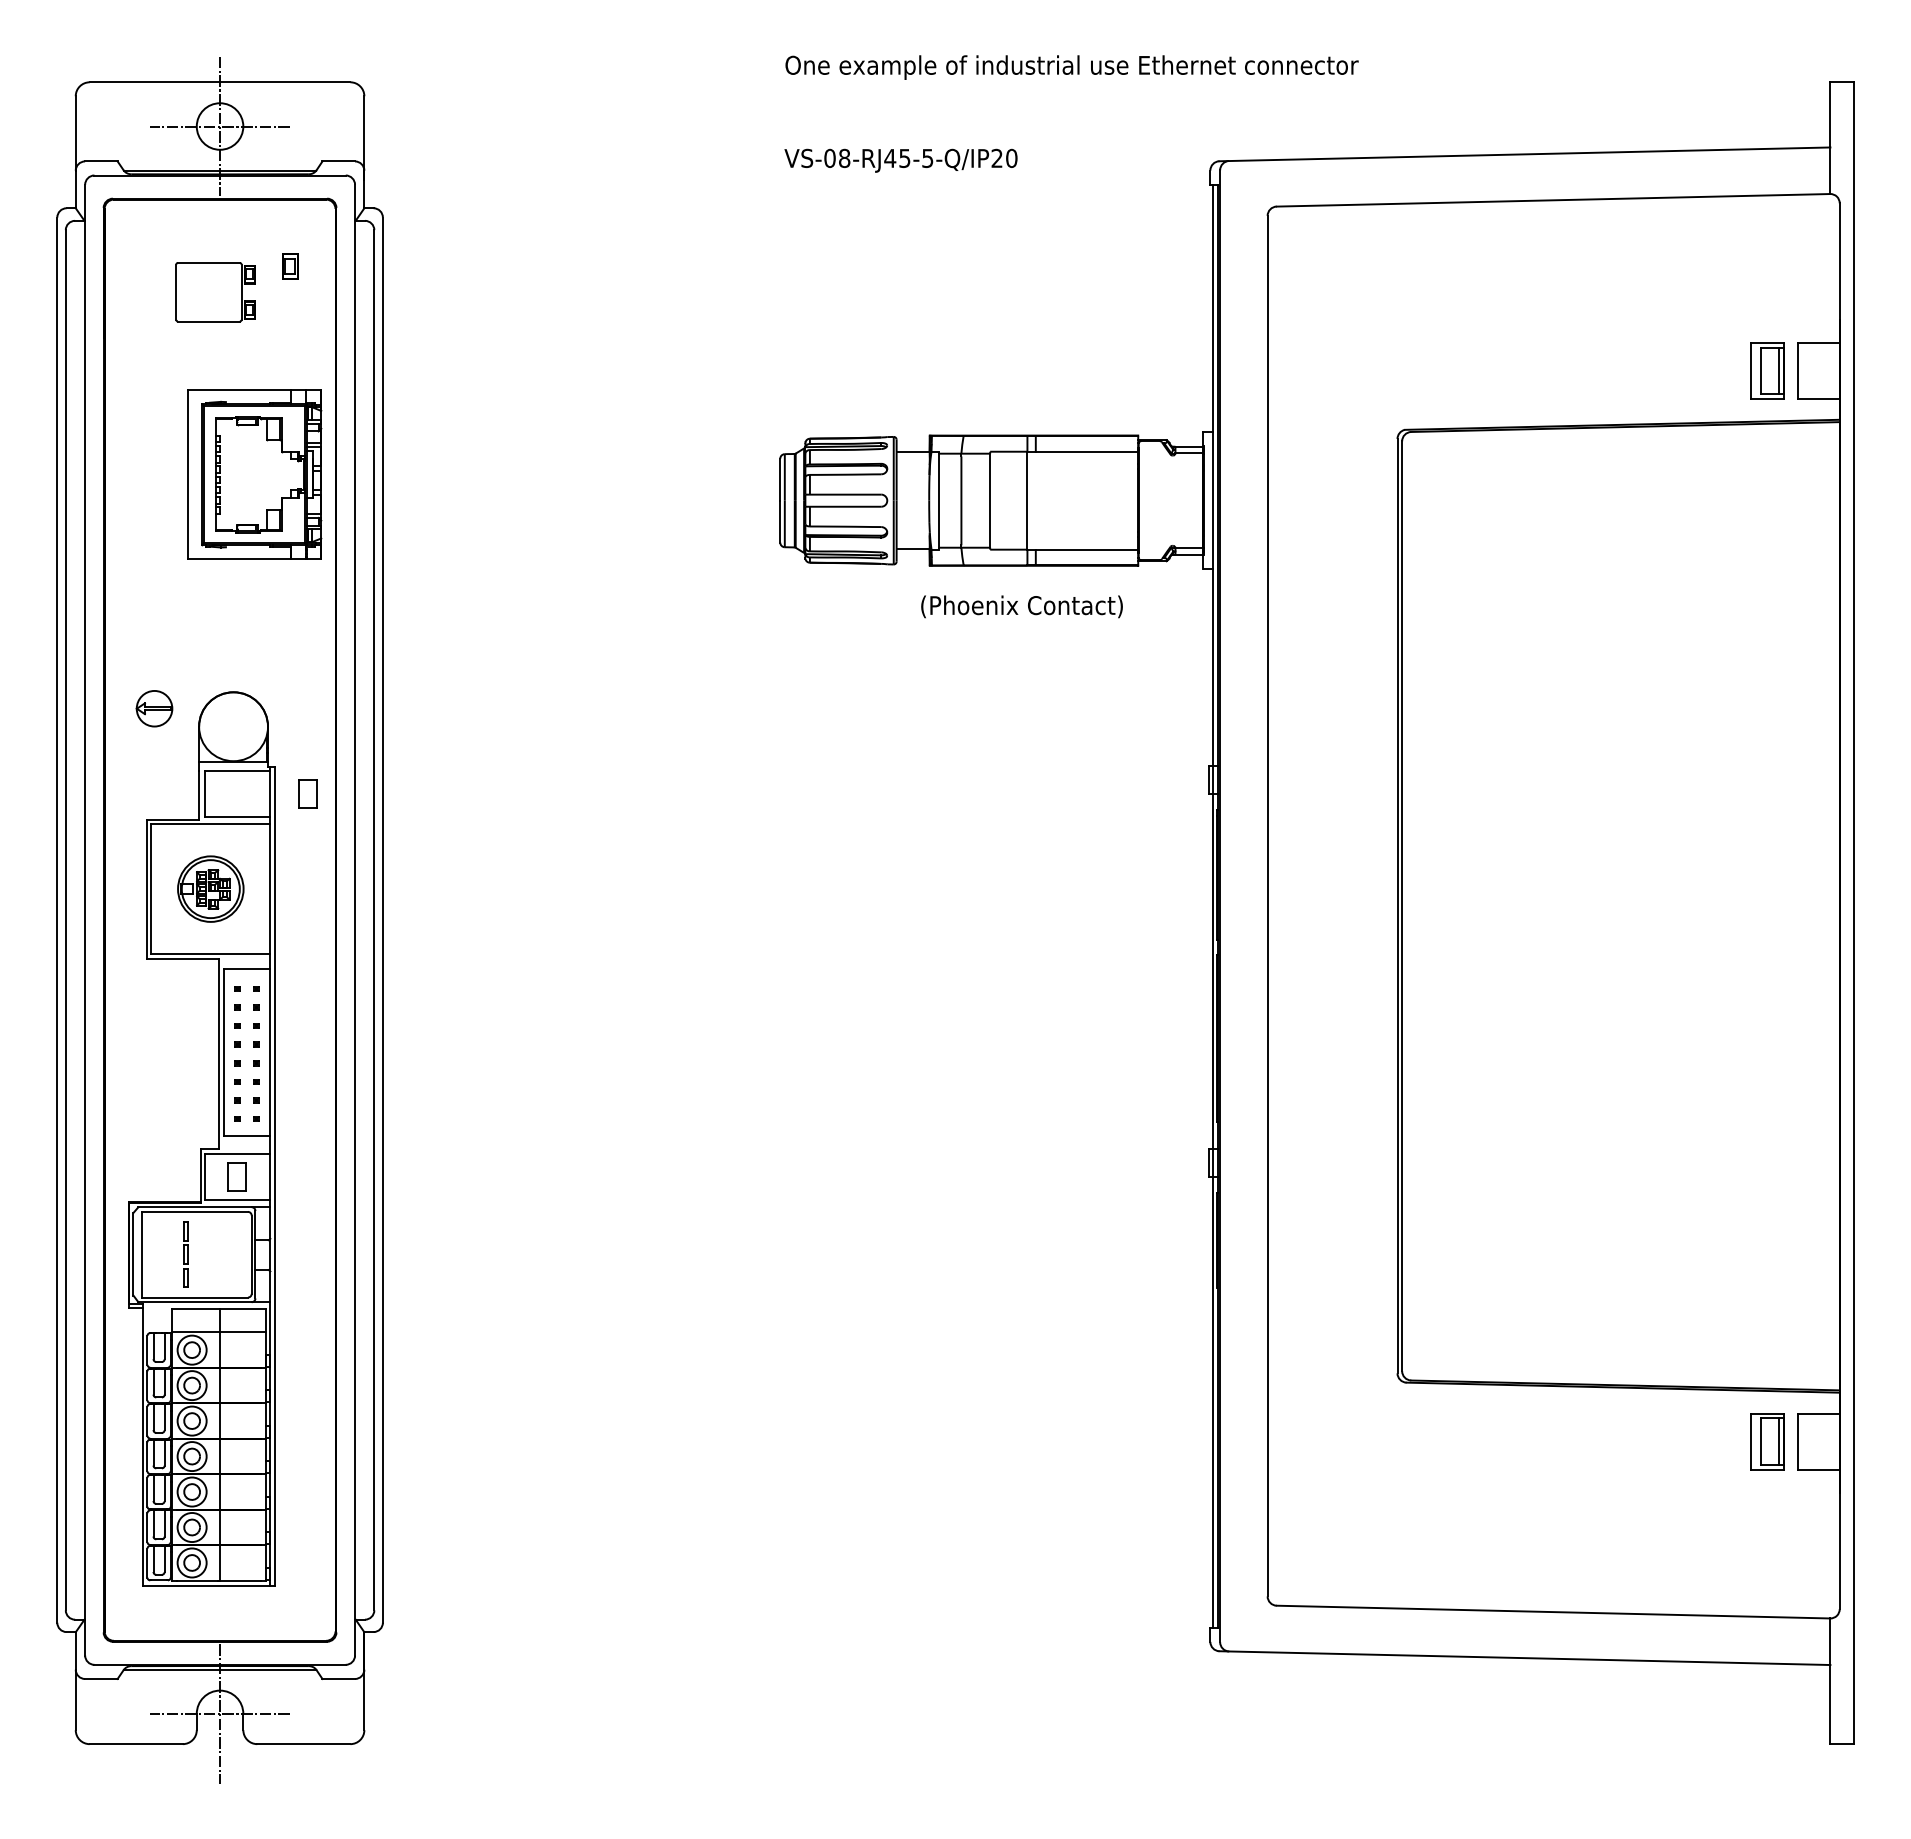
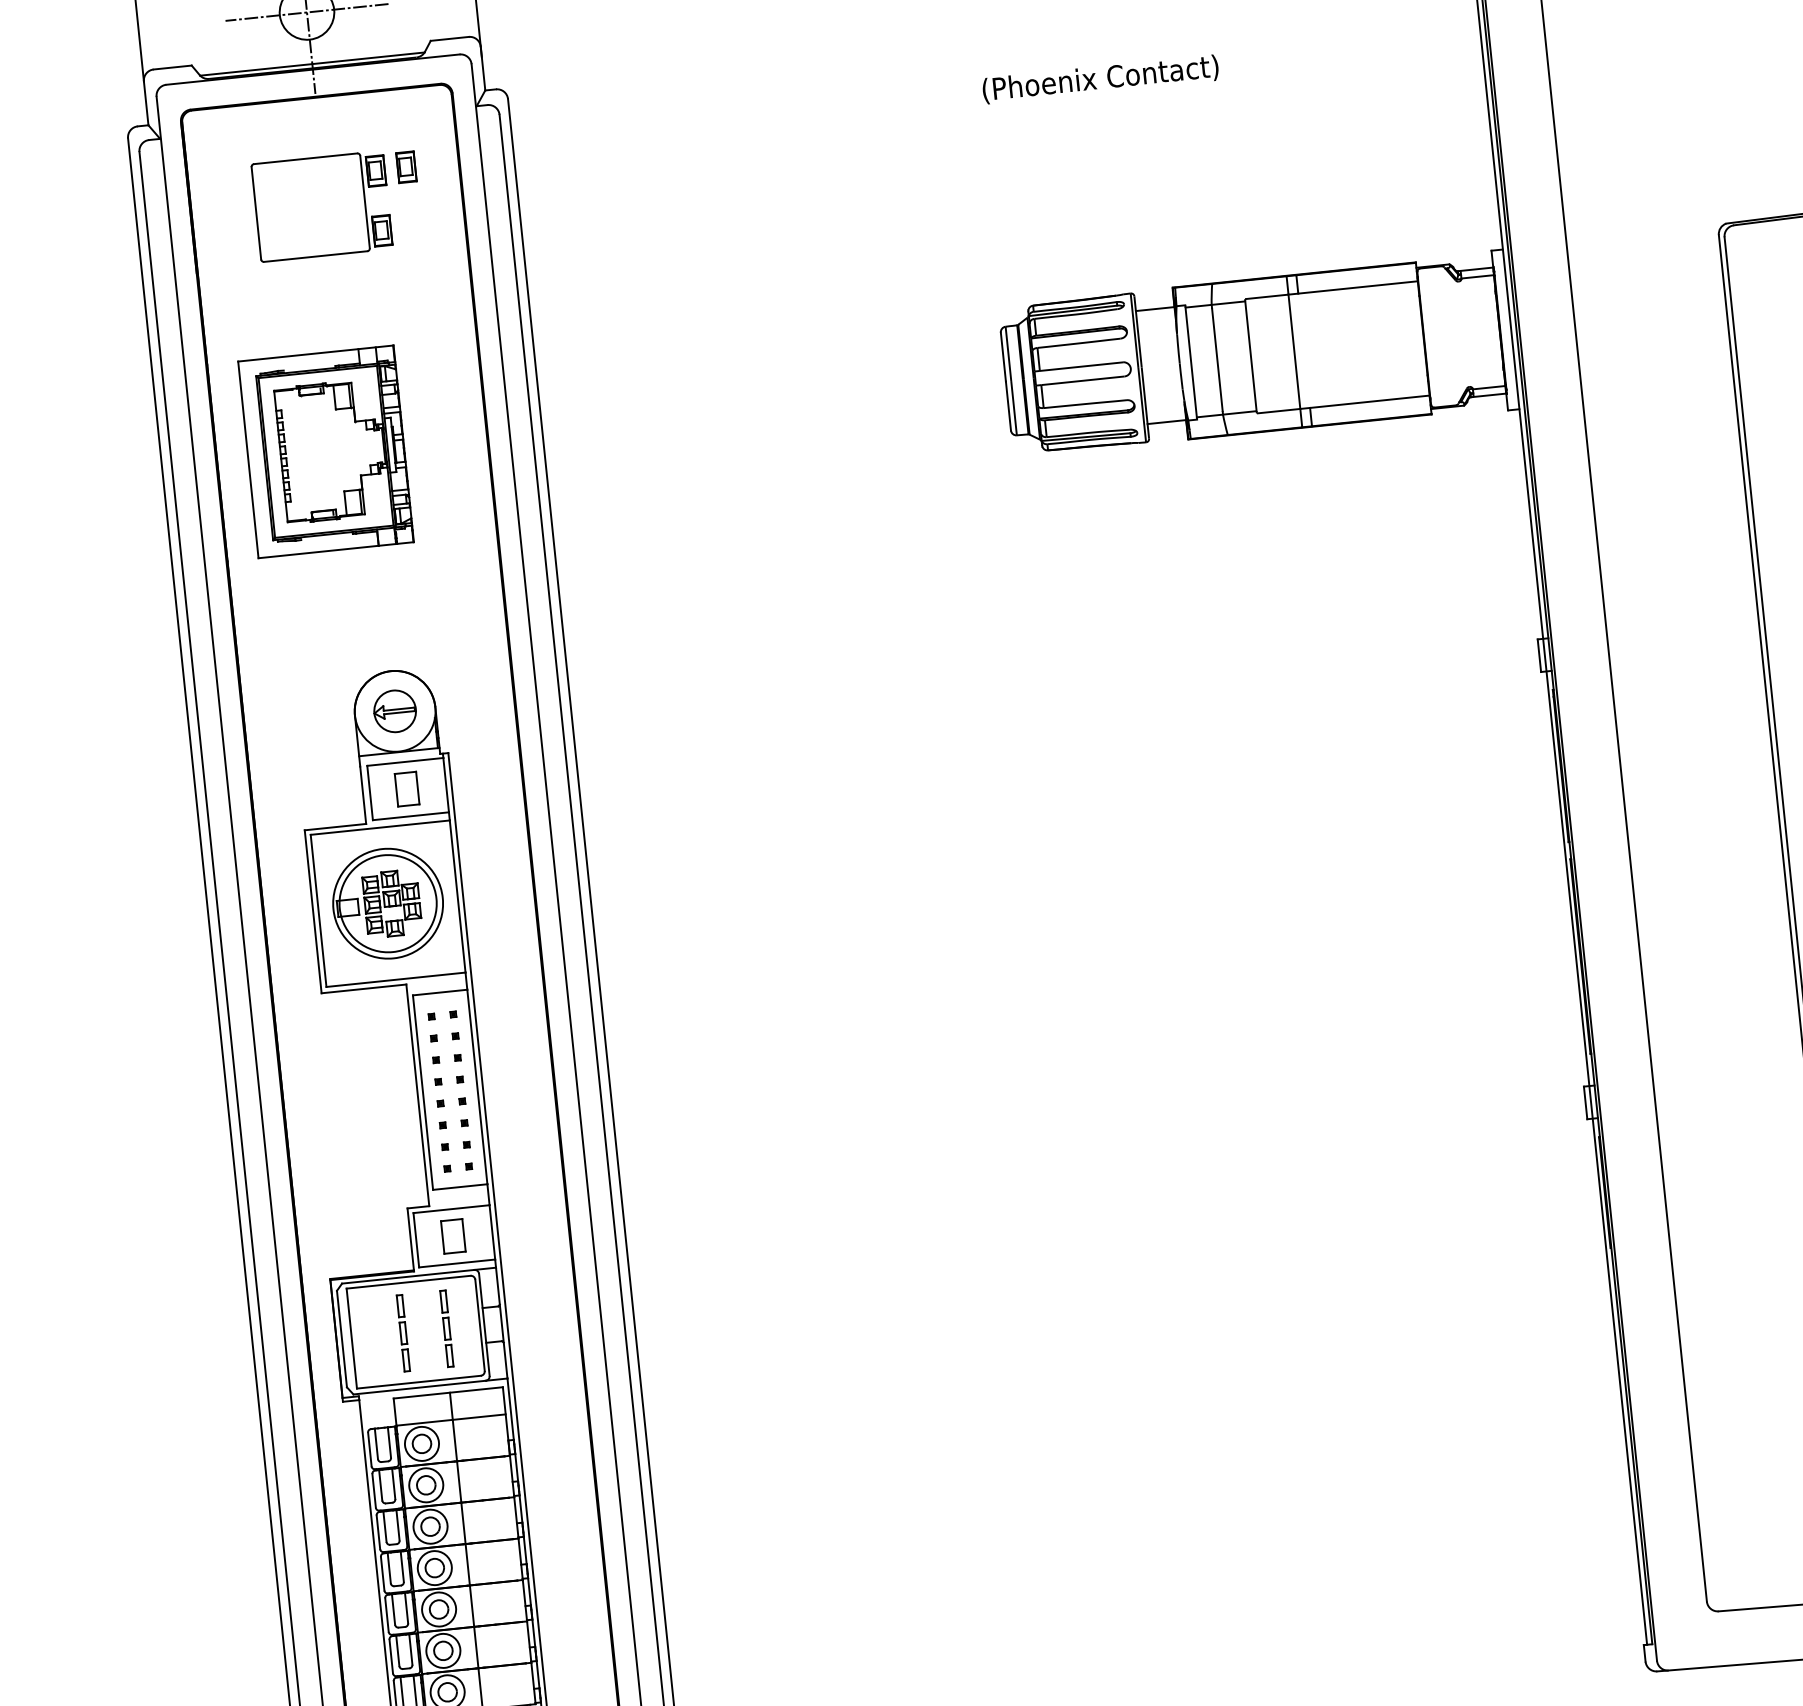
part: (215, 291) -> (321, 205), size x1.43
part: (254, 474) -> (325, 451), moved
text: (1021, 606) -> (1099, 79), moved
part: (154, 708) -> (395, 711), moved
part: (307, 793) -> (406, 788), moved
part: (210, 888) -> (387, 902), size x1.43
part: (223, 1254) -> (447, 1328), added

